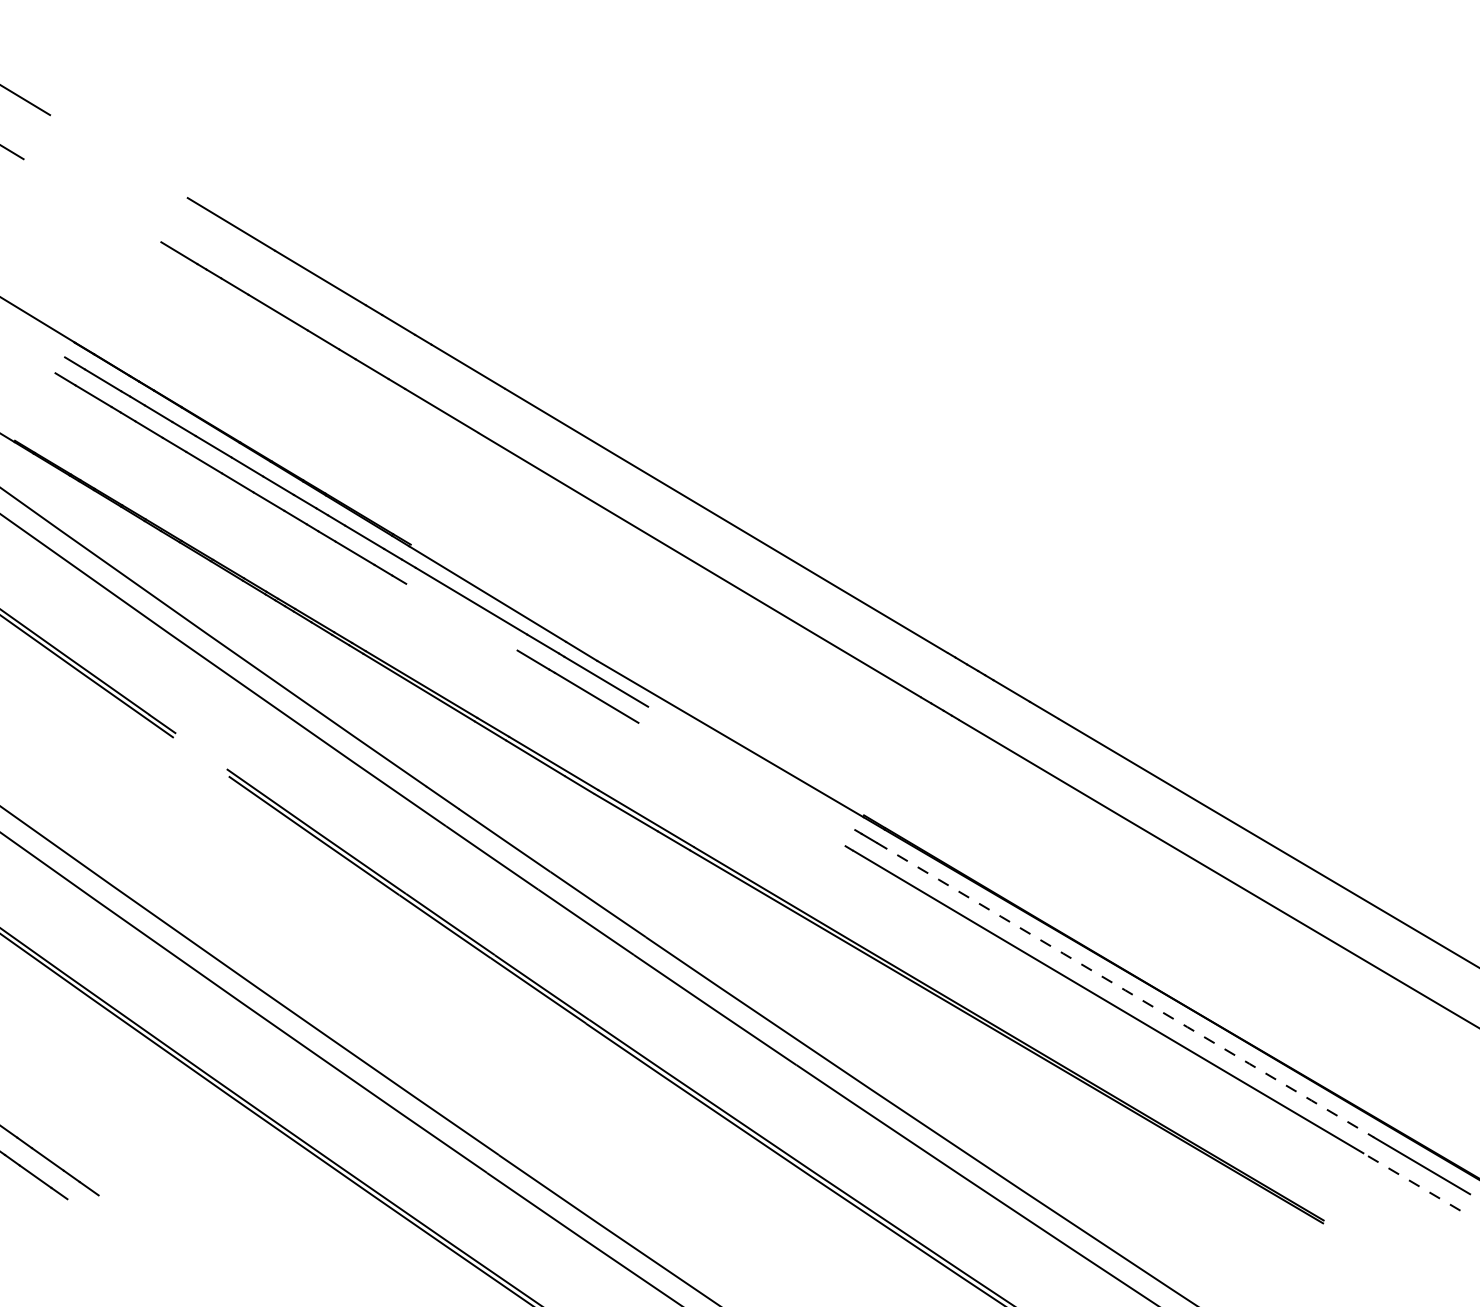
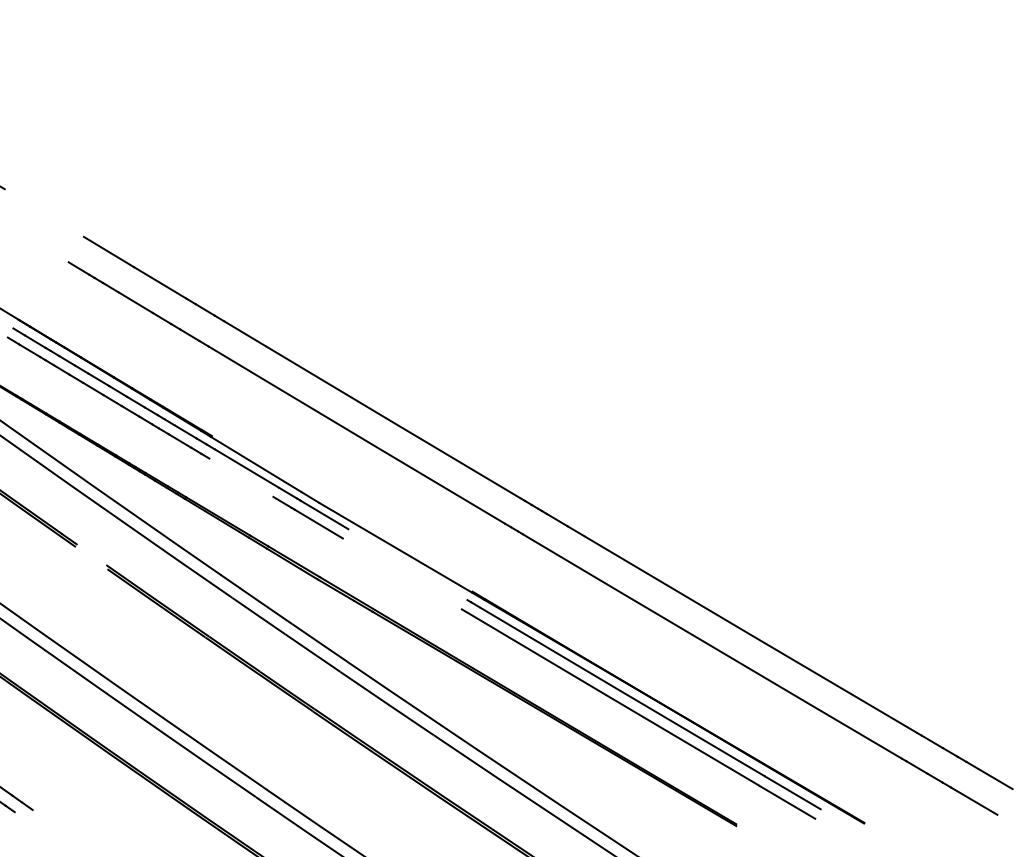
arc: (1125, 990) -> (622, 692), dashed -> solid
line: (1412, 1182) -> (787, 802), dashed -> solid

